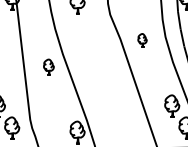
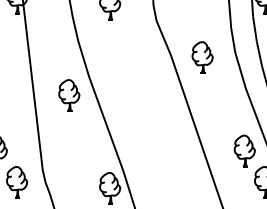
part: (142, 40) -> (202, 57), size x1.67
part: (49, 67) -> (69, 95), size x1.43

